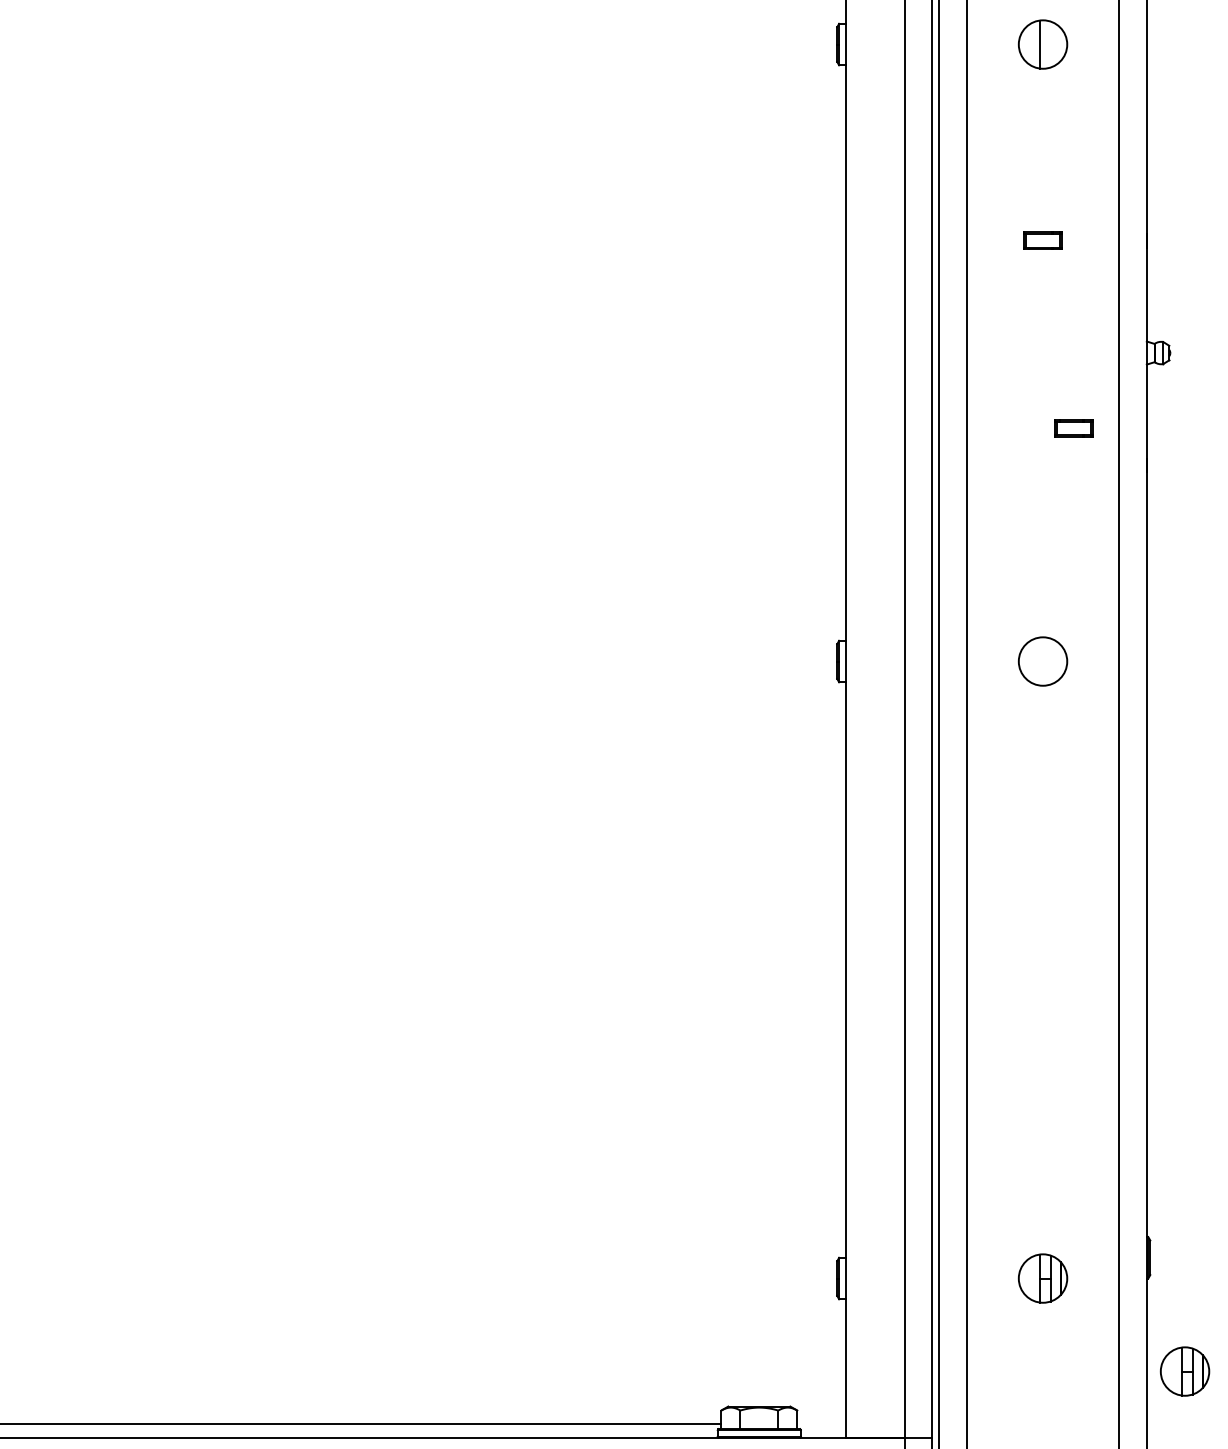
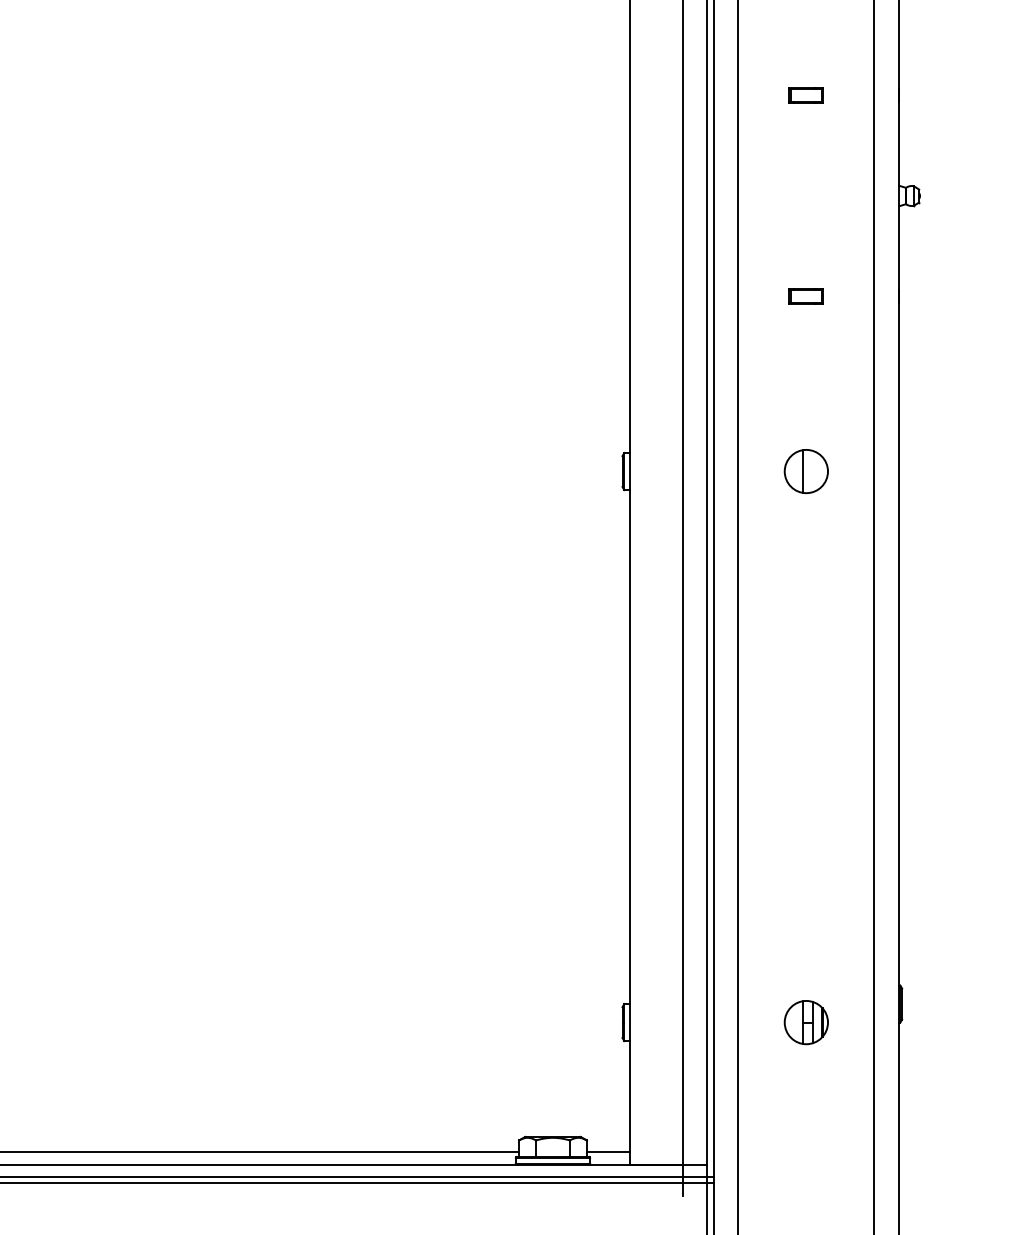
part: (1073, 428) -> (805, 296), moved
line: (1039, 661) -> (803, 471), added
part: (1184, 1371) -> (932, 1105), removed
line: (821, 1423) -> (608, 1152), added

